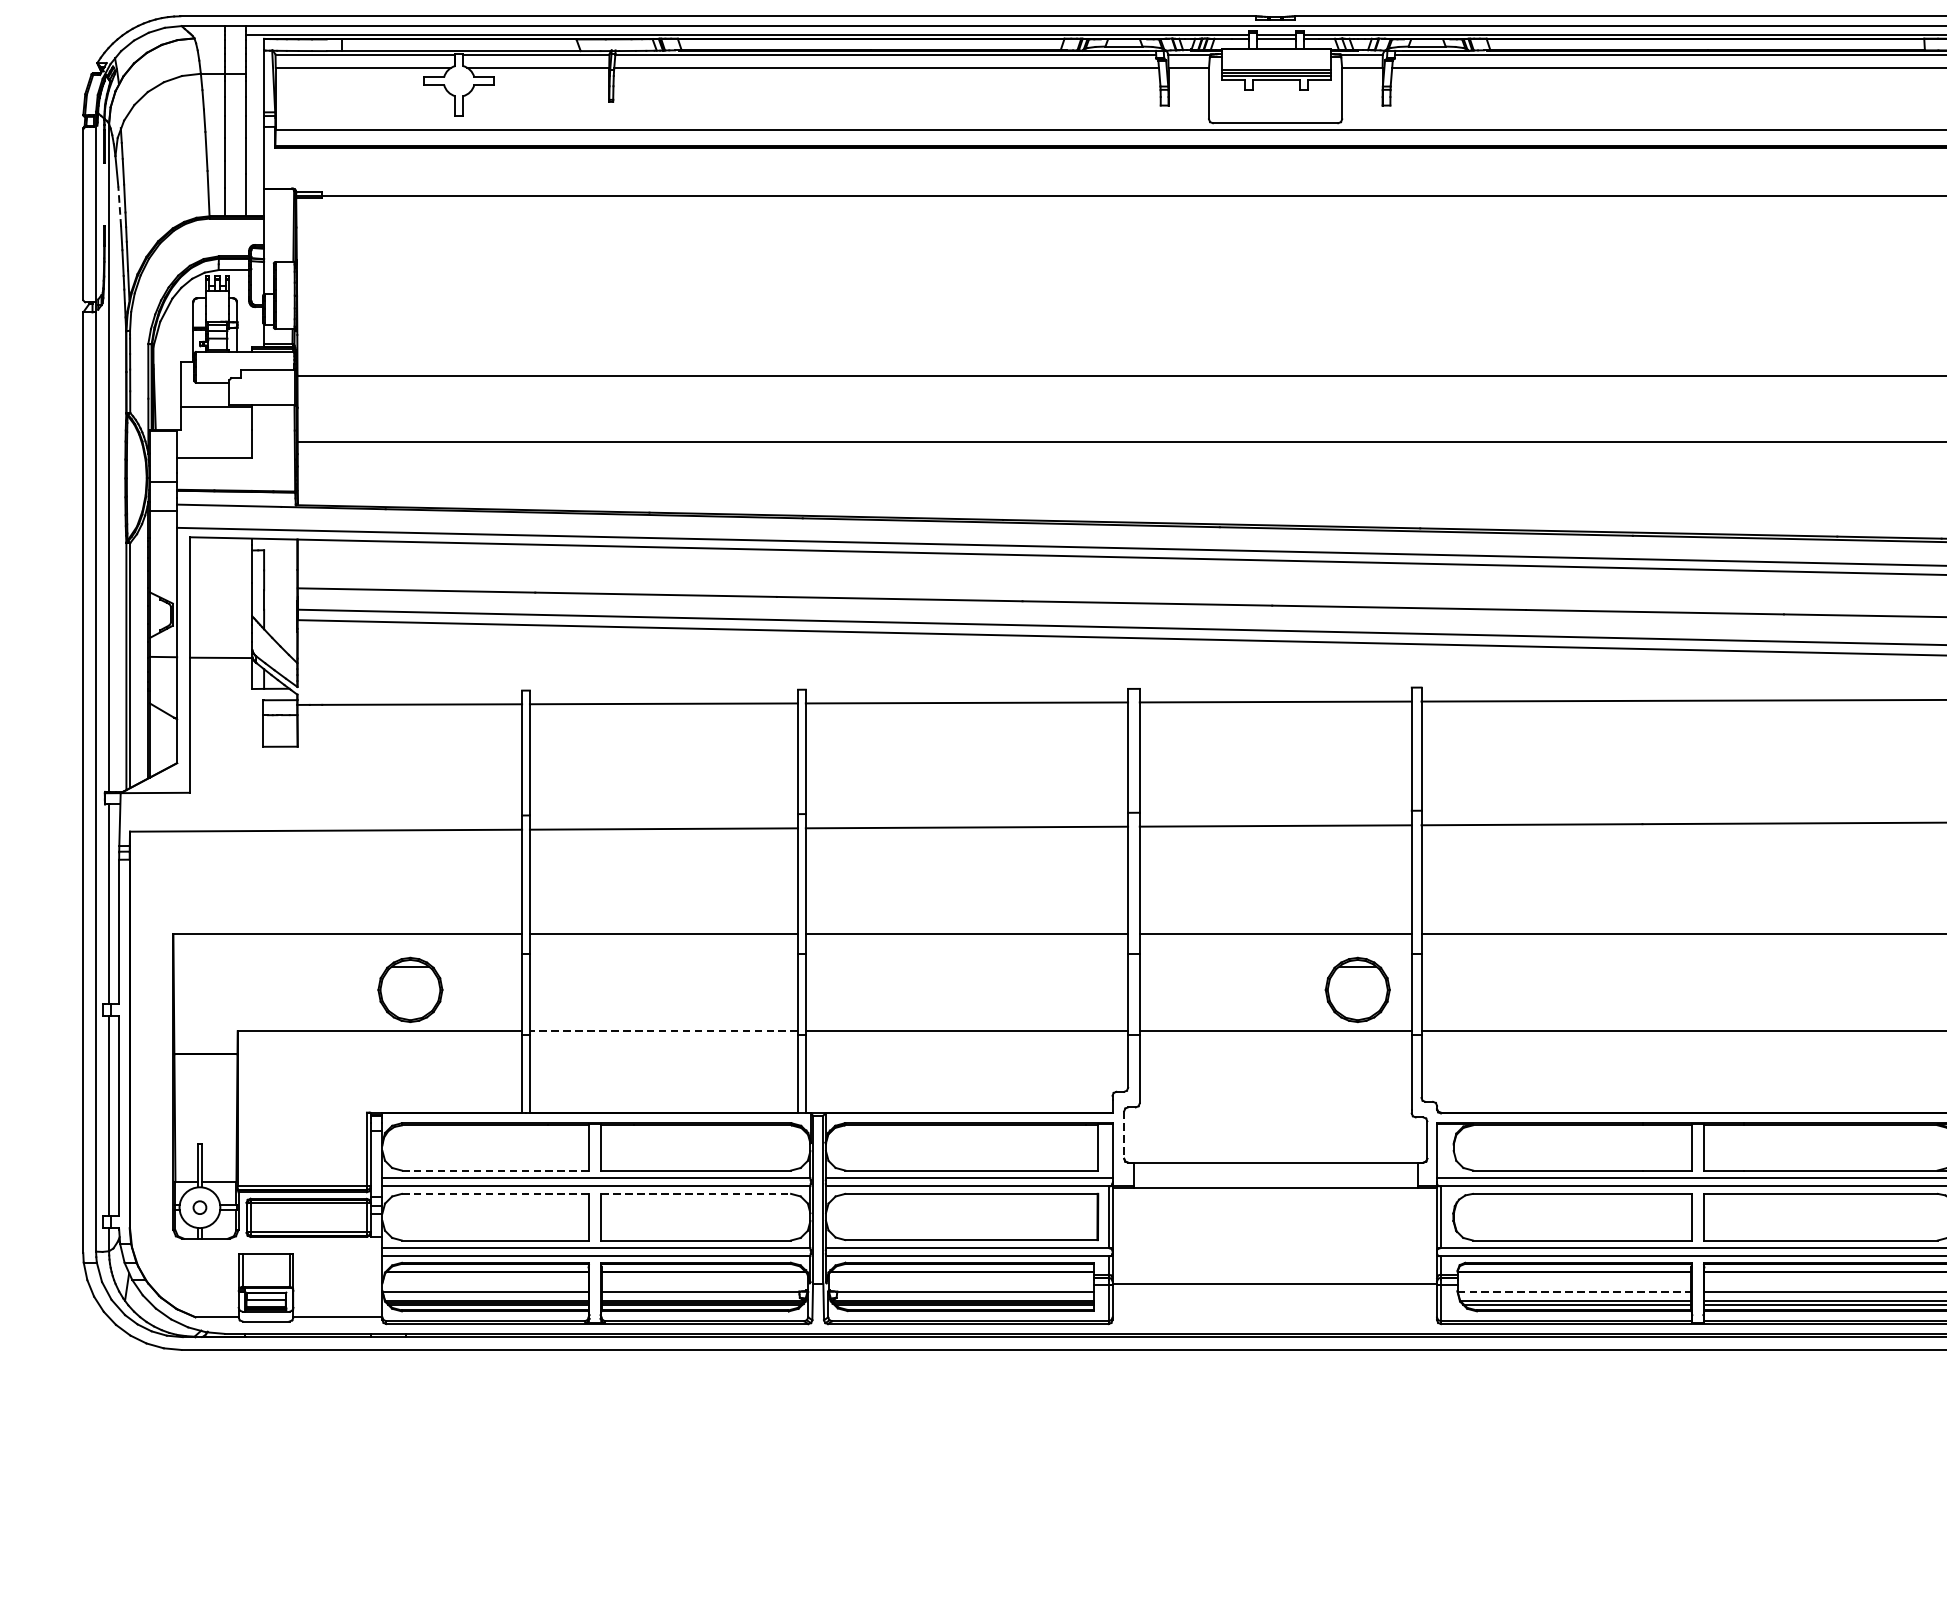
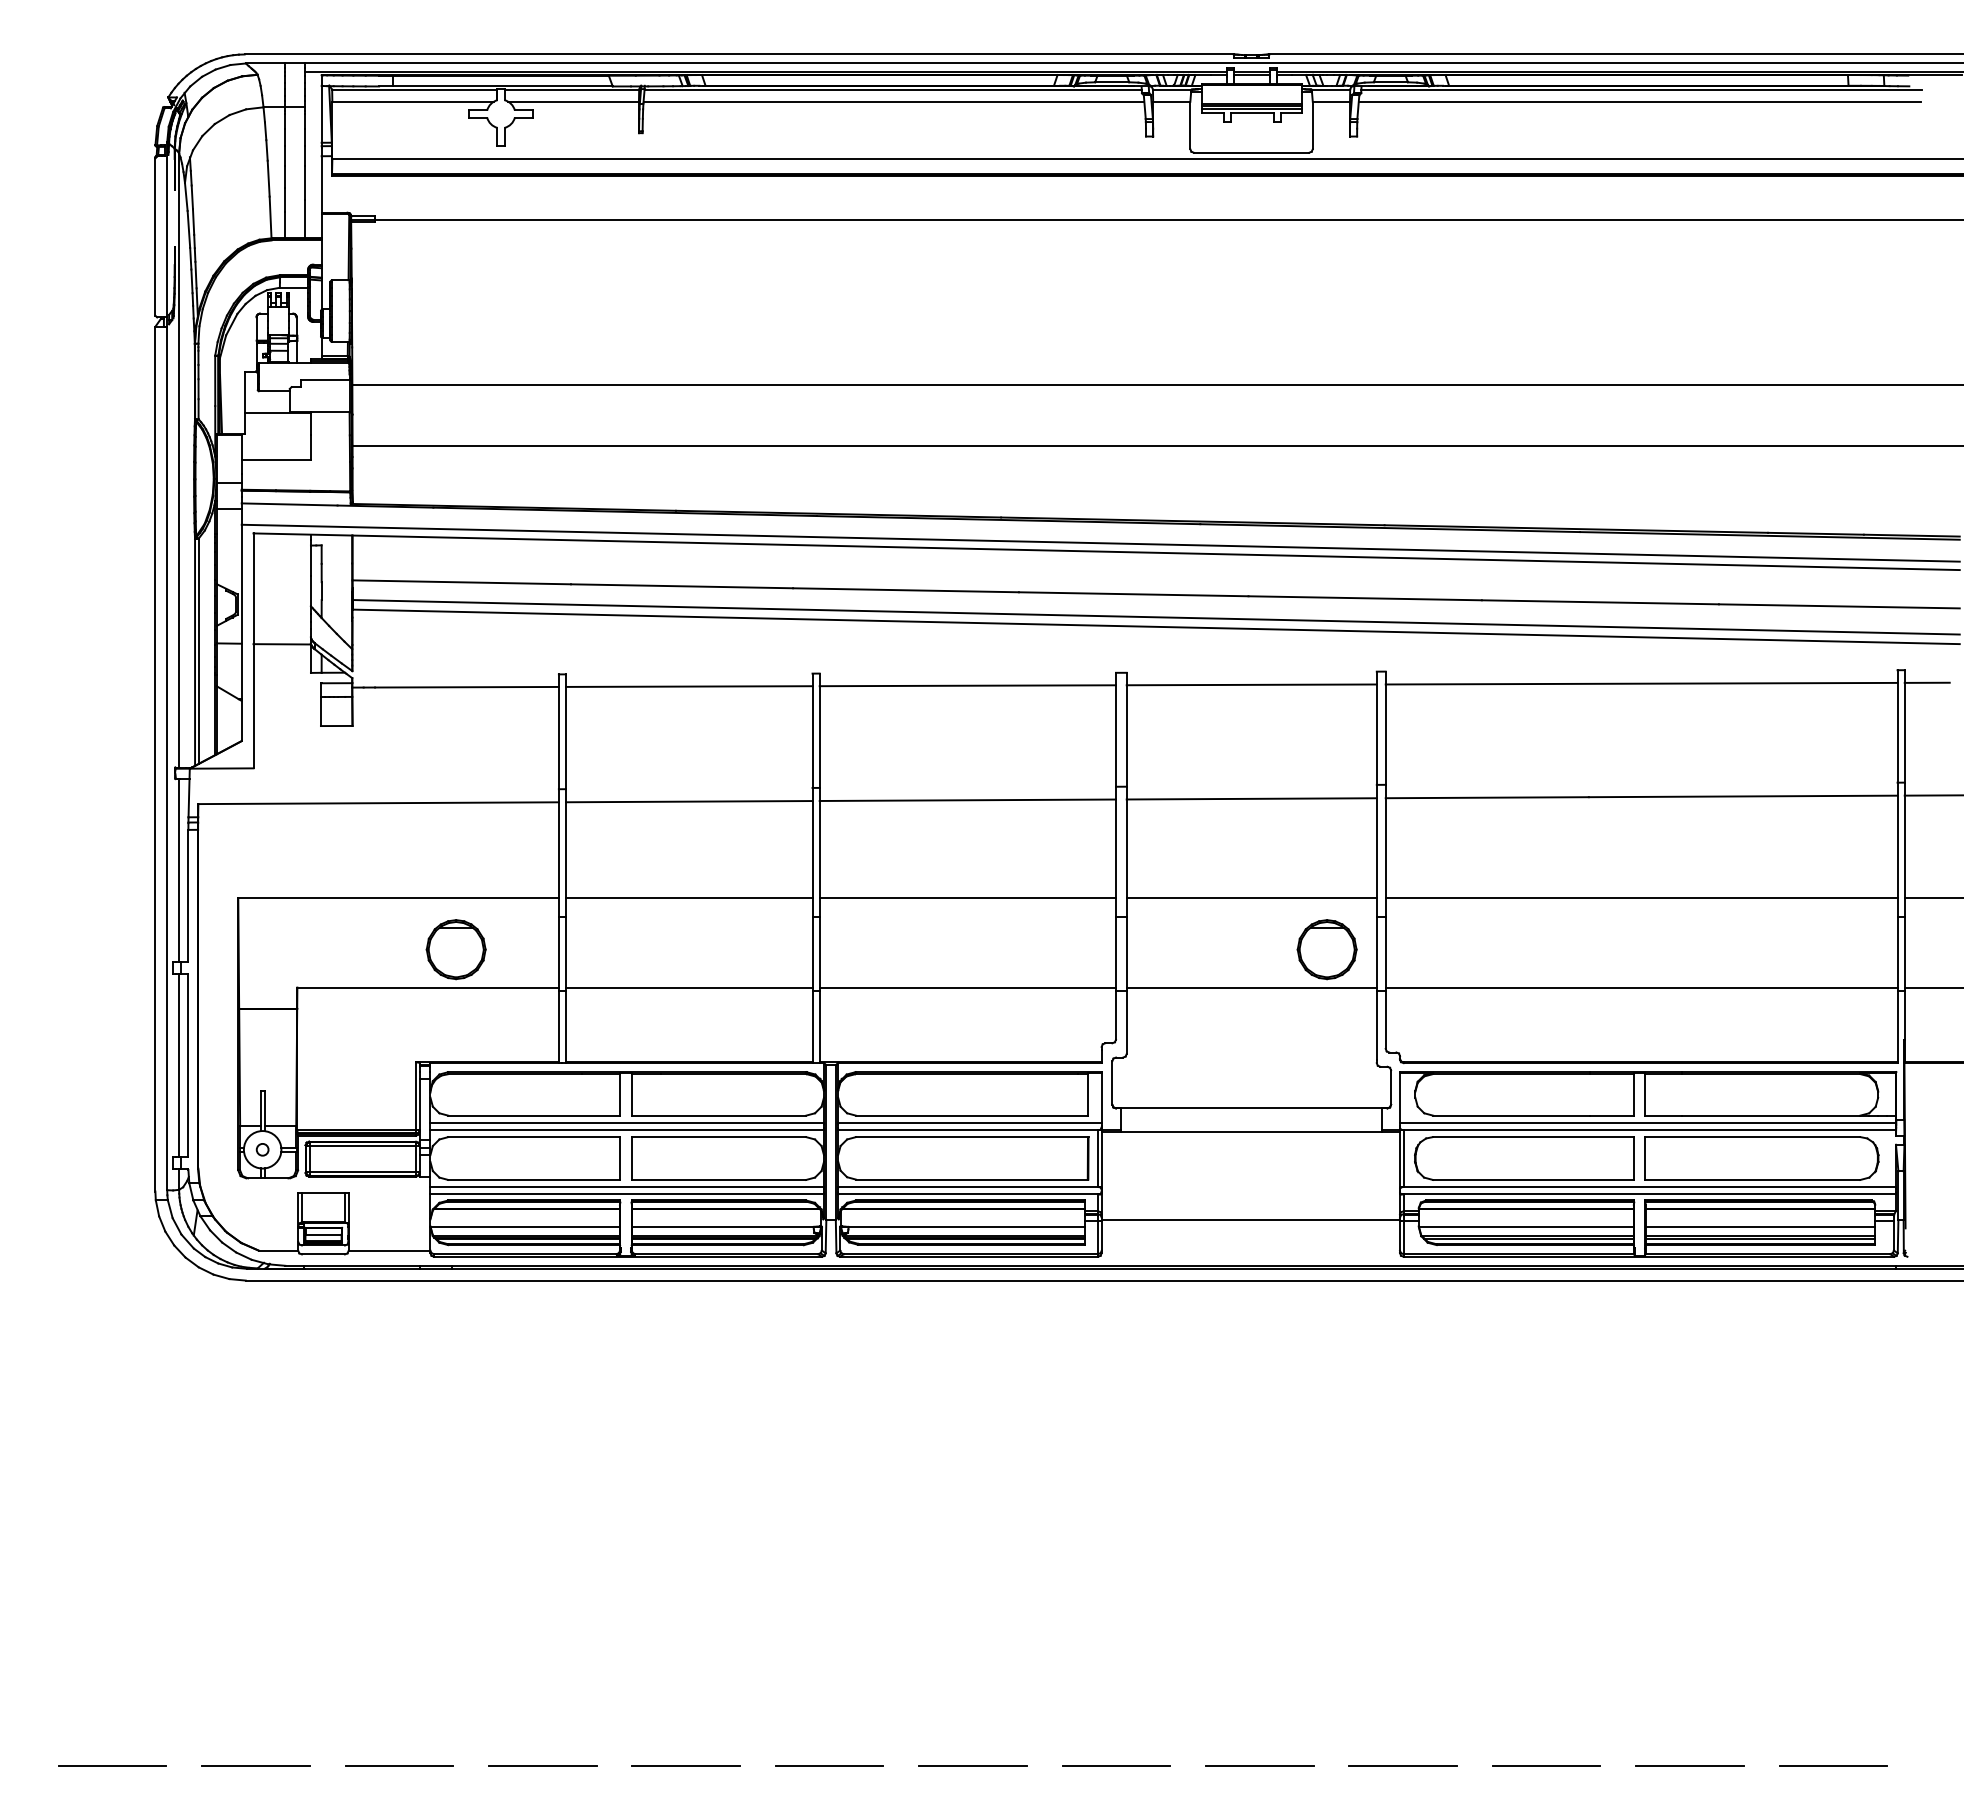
line: (119, 205) -> (188, 228), dashed -> solid
line: (663, 1031) -> (688, 987), dashed -> solid
line: (1124, 1135) -> (1112, 1083), dashed -> solid
line: (495, 1170) -> (534, 1115), dashed -> solid
line: (495, 1194) -> (534, 1137), dashed -> solid
line: (696, 1194) -> (719, 1137), dashed -> solid
line: (1574, 1291) -> (1526, 1226), dashed -> solid

